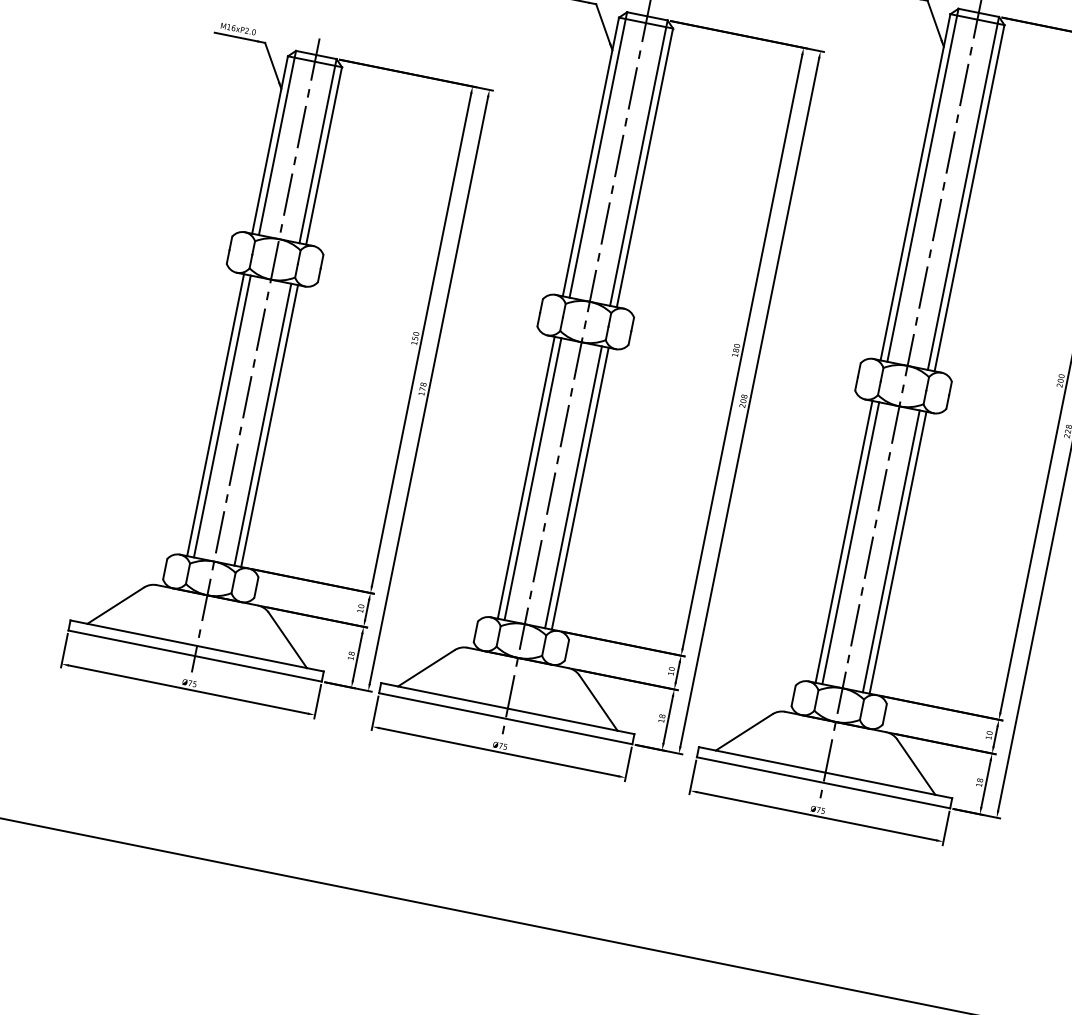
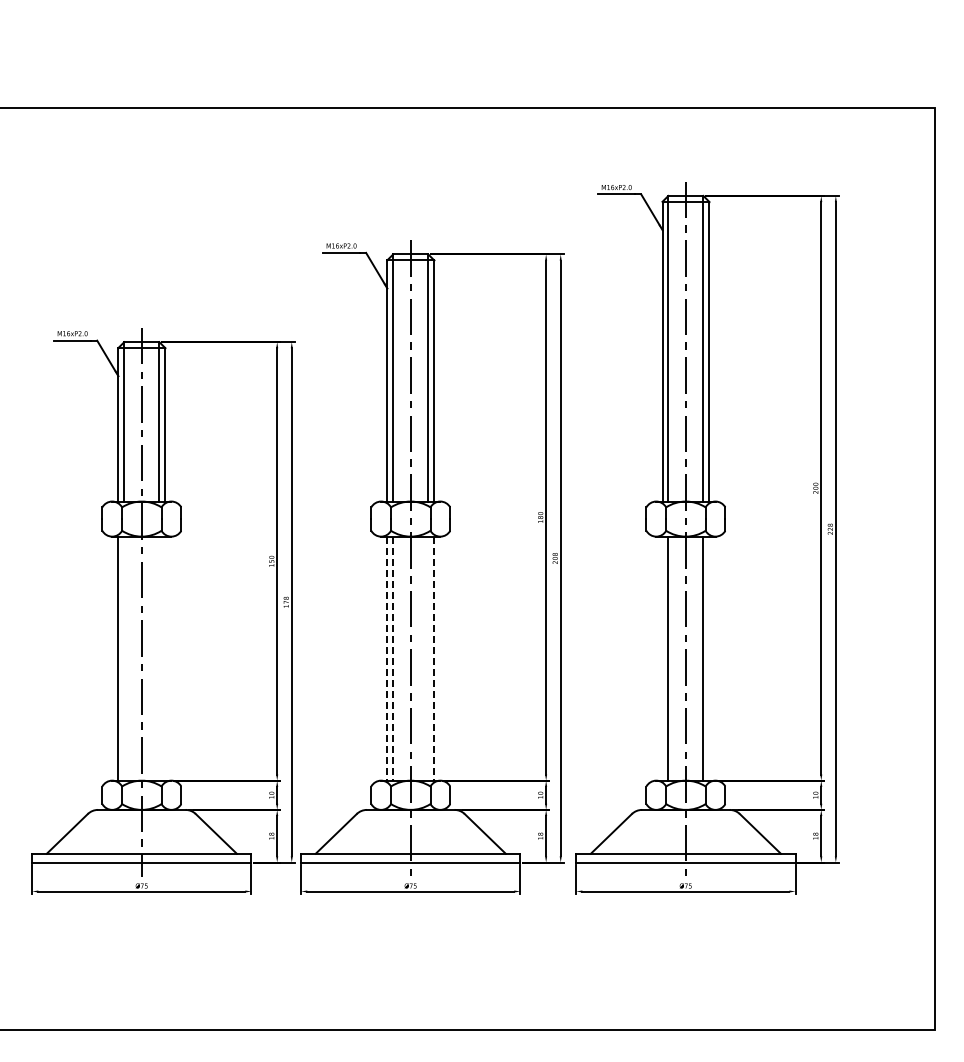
line: (222, 416) -> (124, 658), removed
line: (263, 424) -> (159, 658), removed
line: (269, 425) -> (165, 658), removed
line: (526, 478) -> (387, 659), solid -> dashed
line: (533, 480) -> (393, 659), solid -> dashed
line: (573, 487) -> (428, 658), removed
line: (580, 489) -> (434, 659), solid -> dashed
line: (844, 541) -> (662, 658), removed
line: (898, 552) -> (709, 658), removed

